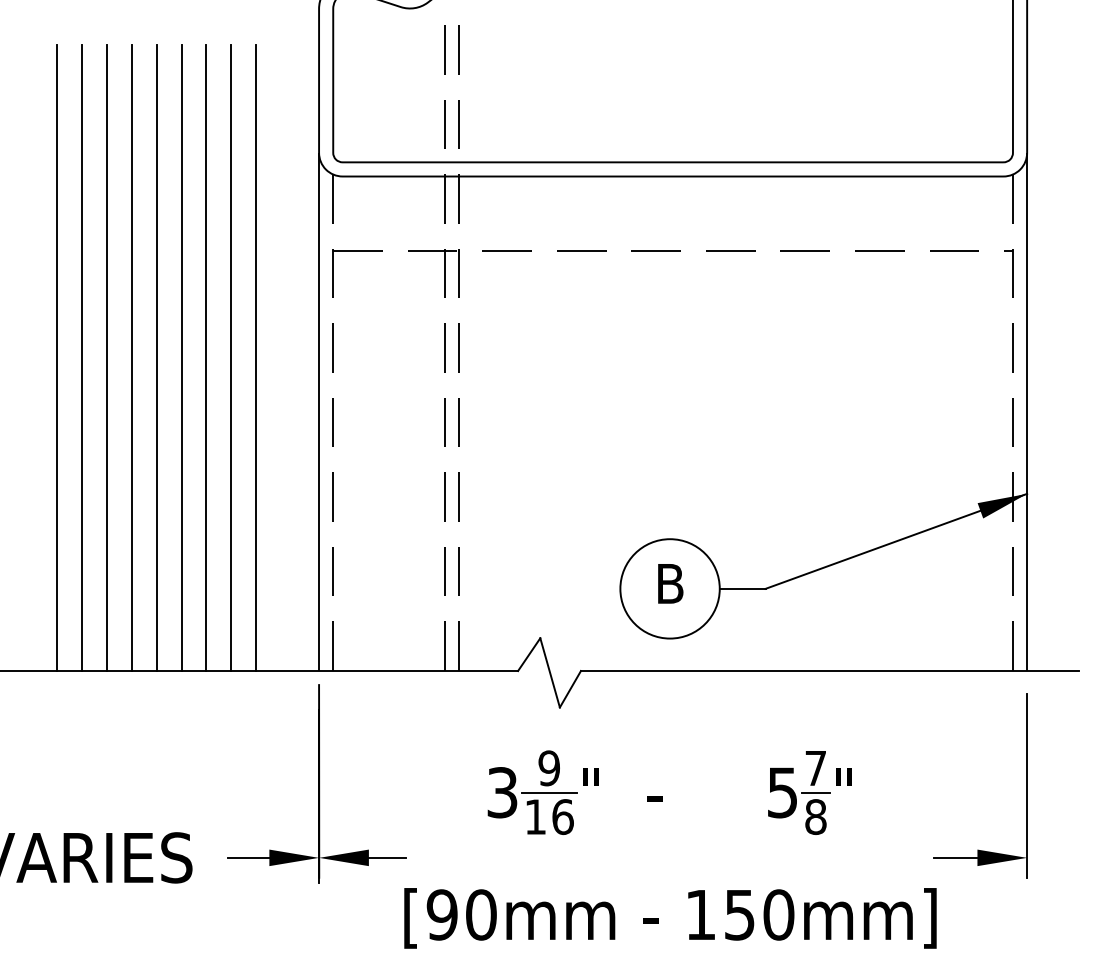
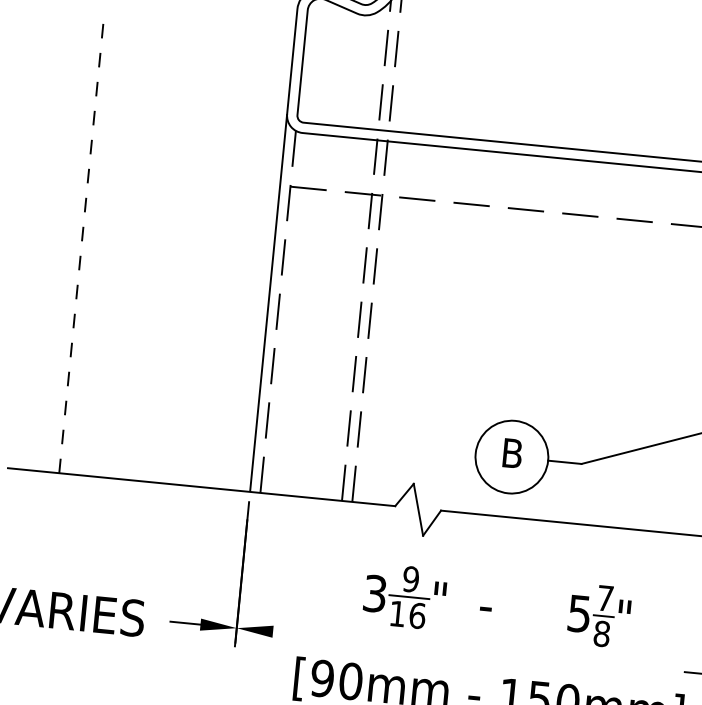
line: (57, 357) -> (81, 244), solid -> dashed
line: (82, 357) -> (100, 246), removed
line: (107, 357) -> (118, 248), removed
line: (131, 357) -> (135, 249), removed
line: (156, 357) -> (153, 251), removed
line: (181, 357) -> (172, 253), removed
line: (206, 357) -> (190, 255), removed
line: (231, 357) -> (208, 257), removed
line: (256, 357) -> (226, 258), removed
line: (386, 857) -> (285, 632), removed

